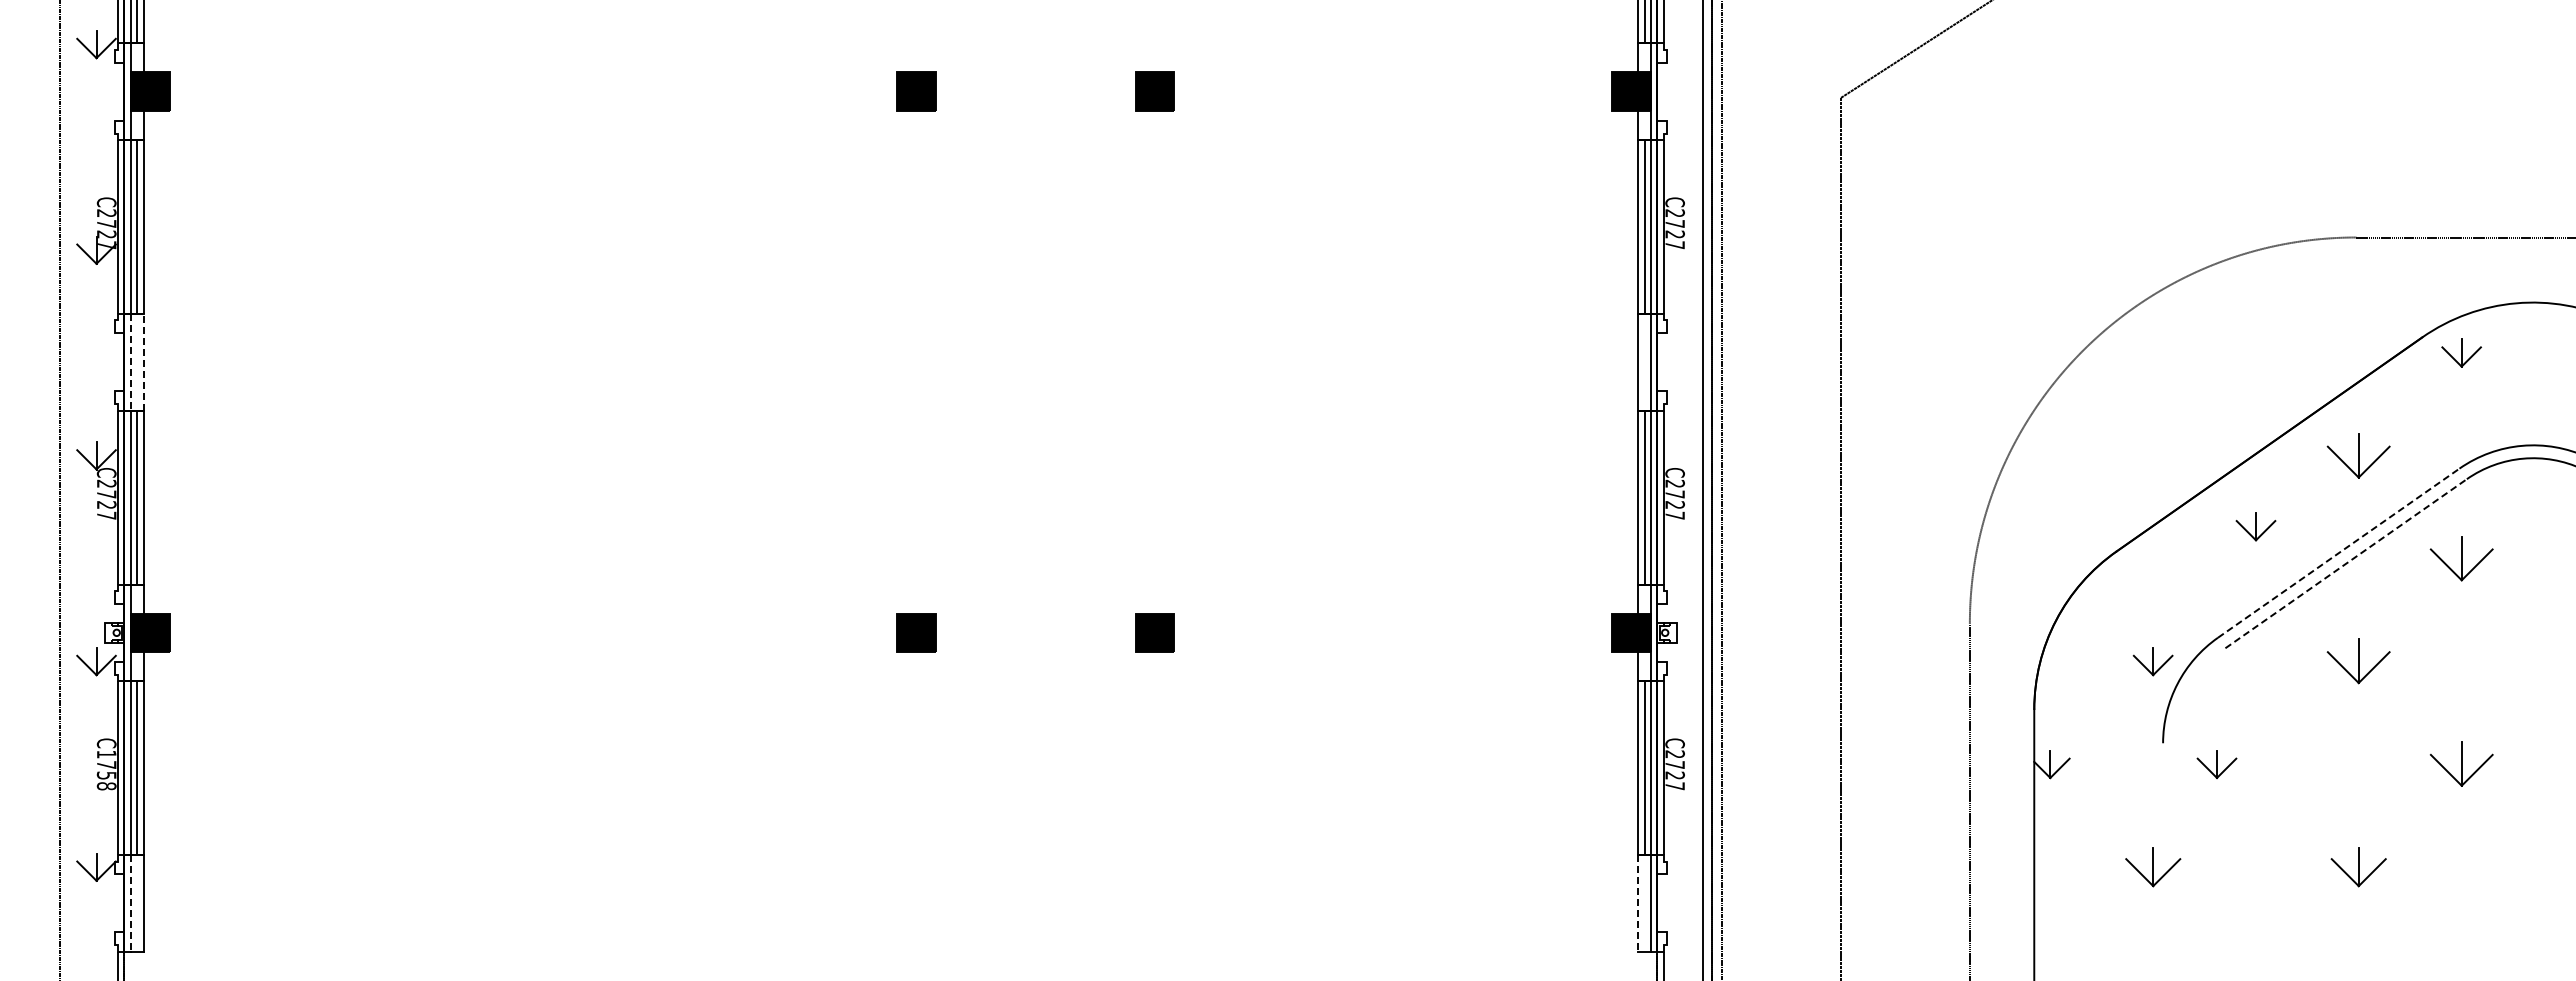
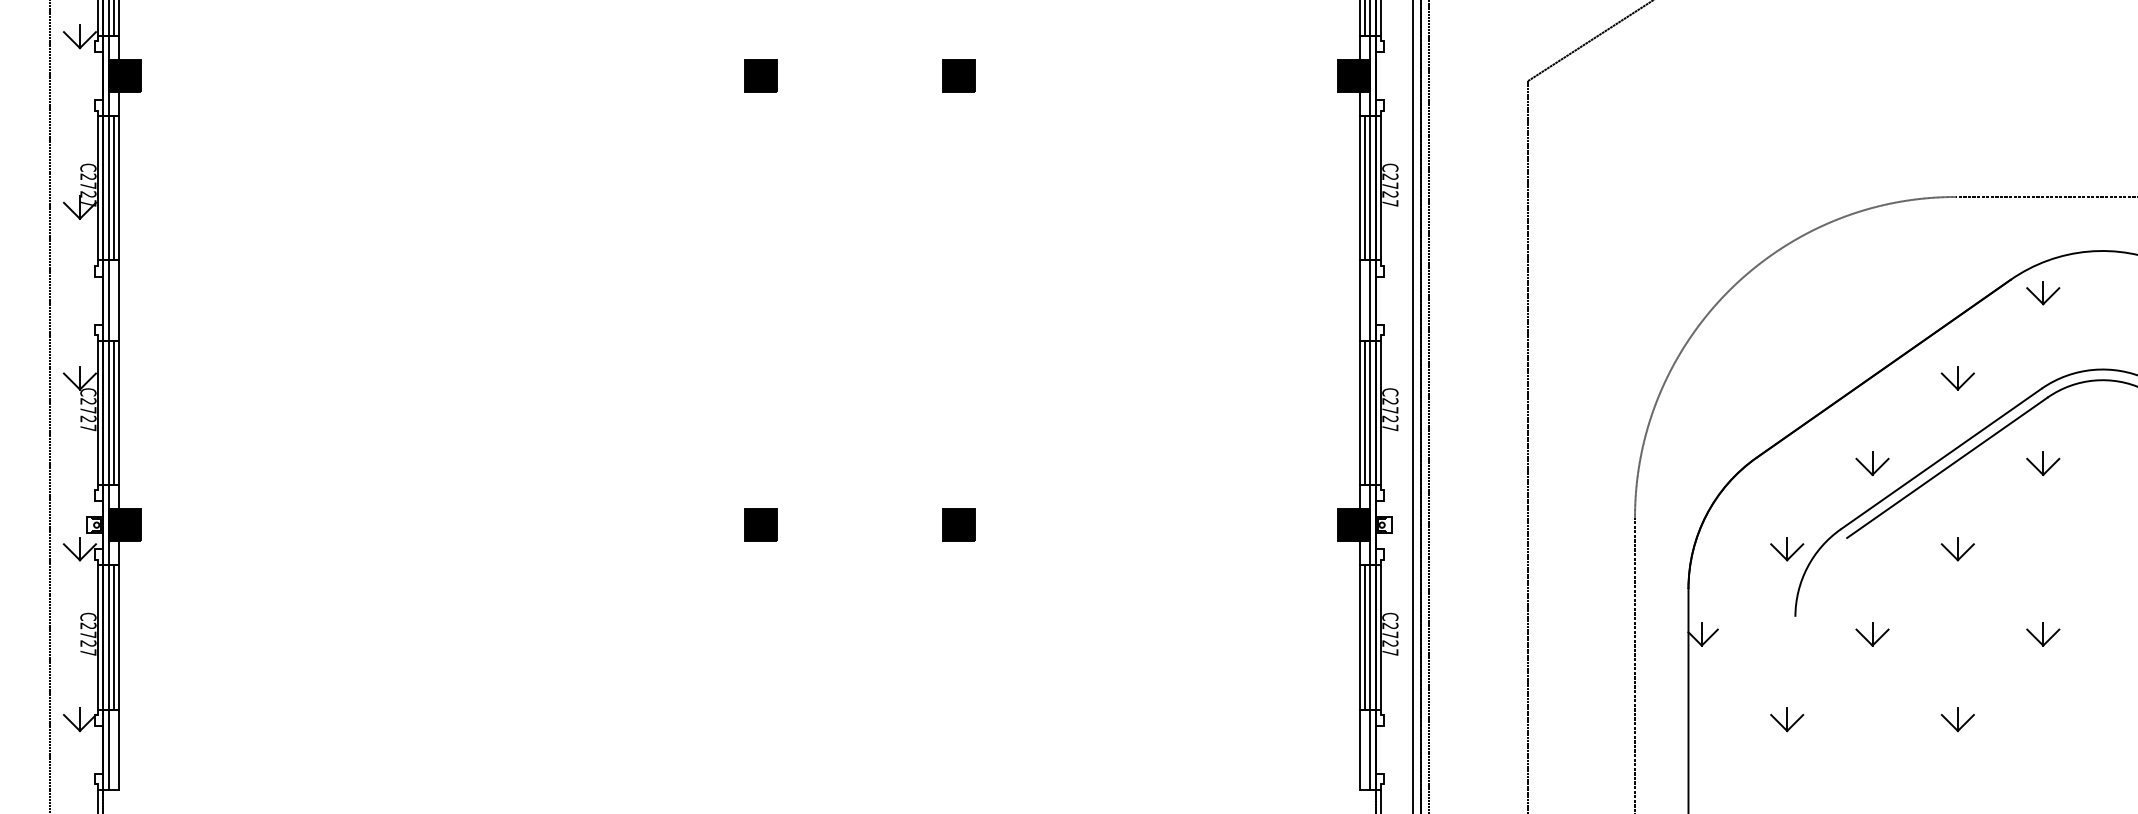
line: (143, 361) -> (118, 299), dashed -> solid
line: (130, 362) -> (108, 300), dashed -> solid
part: (2358, 455) -> (1957, 377), size x0.62
part: (2255, 526) -> (1872, 463), moved
line: (2339, 552) -> (1941, 458), dashed -> solid
part: (2461, 558) -> (2043, 463), size x0.62
line: (2346, 563) -> (1947, 467), dashed -> solid
part: (2358, 661) -> (1957, 548), size x0.62
part: (2216, 764) -> (1872, 634), moved
part: (2461, 764) -> (2043, 634), size x0.62
text: (106, 770) -> (88, 639), C1758 -> C2727
part: (2152, 867) -> (1786, 719), size x0.71
part: (2358, 867) -> (1957, 719), size x0.71
line: (130, 903) -> (108, 749), dashed -> solid
line: (1638, 903) -> (1359, 749), dashed -> solid

